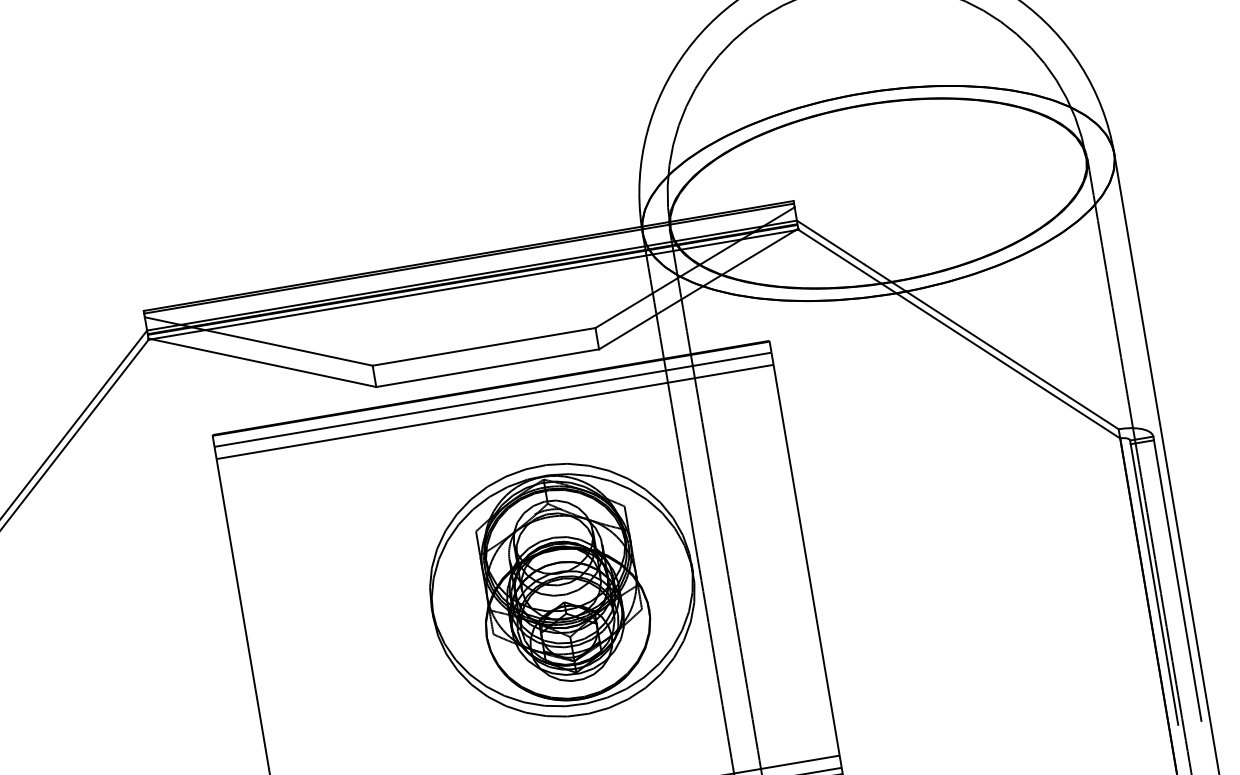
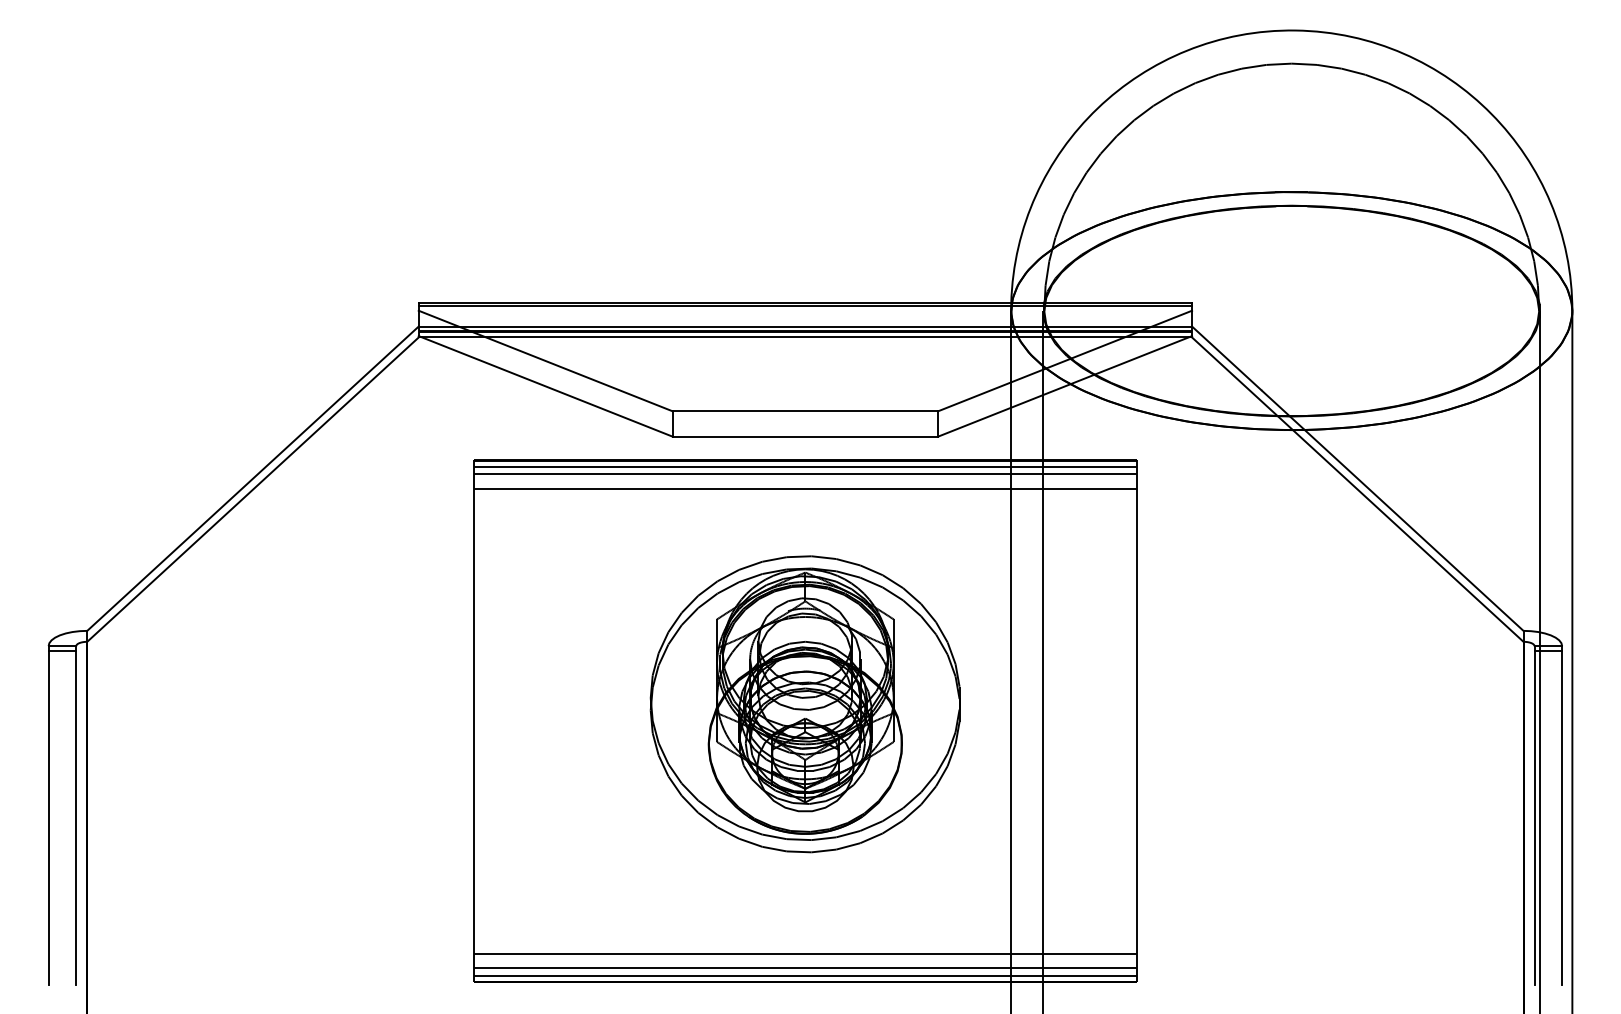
line: (491, 393) -> (804, 466), added
part: (561, 590) -> (804, 704), moved

